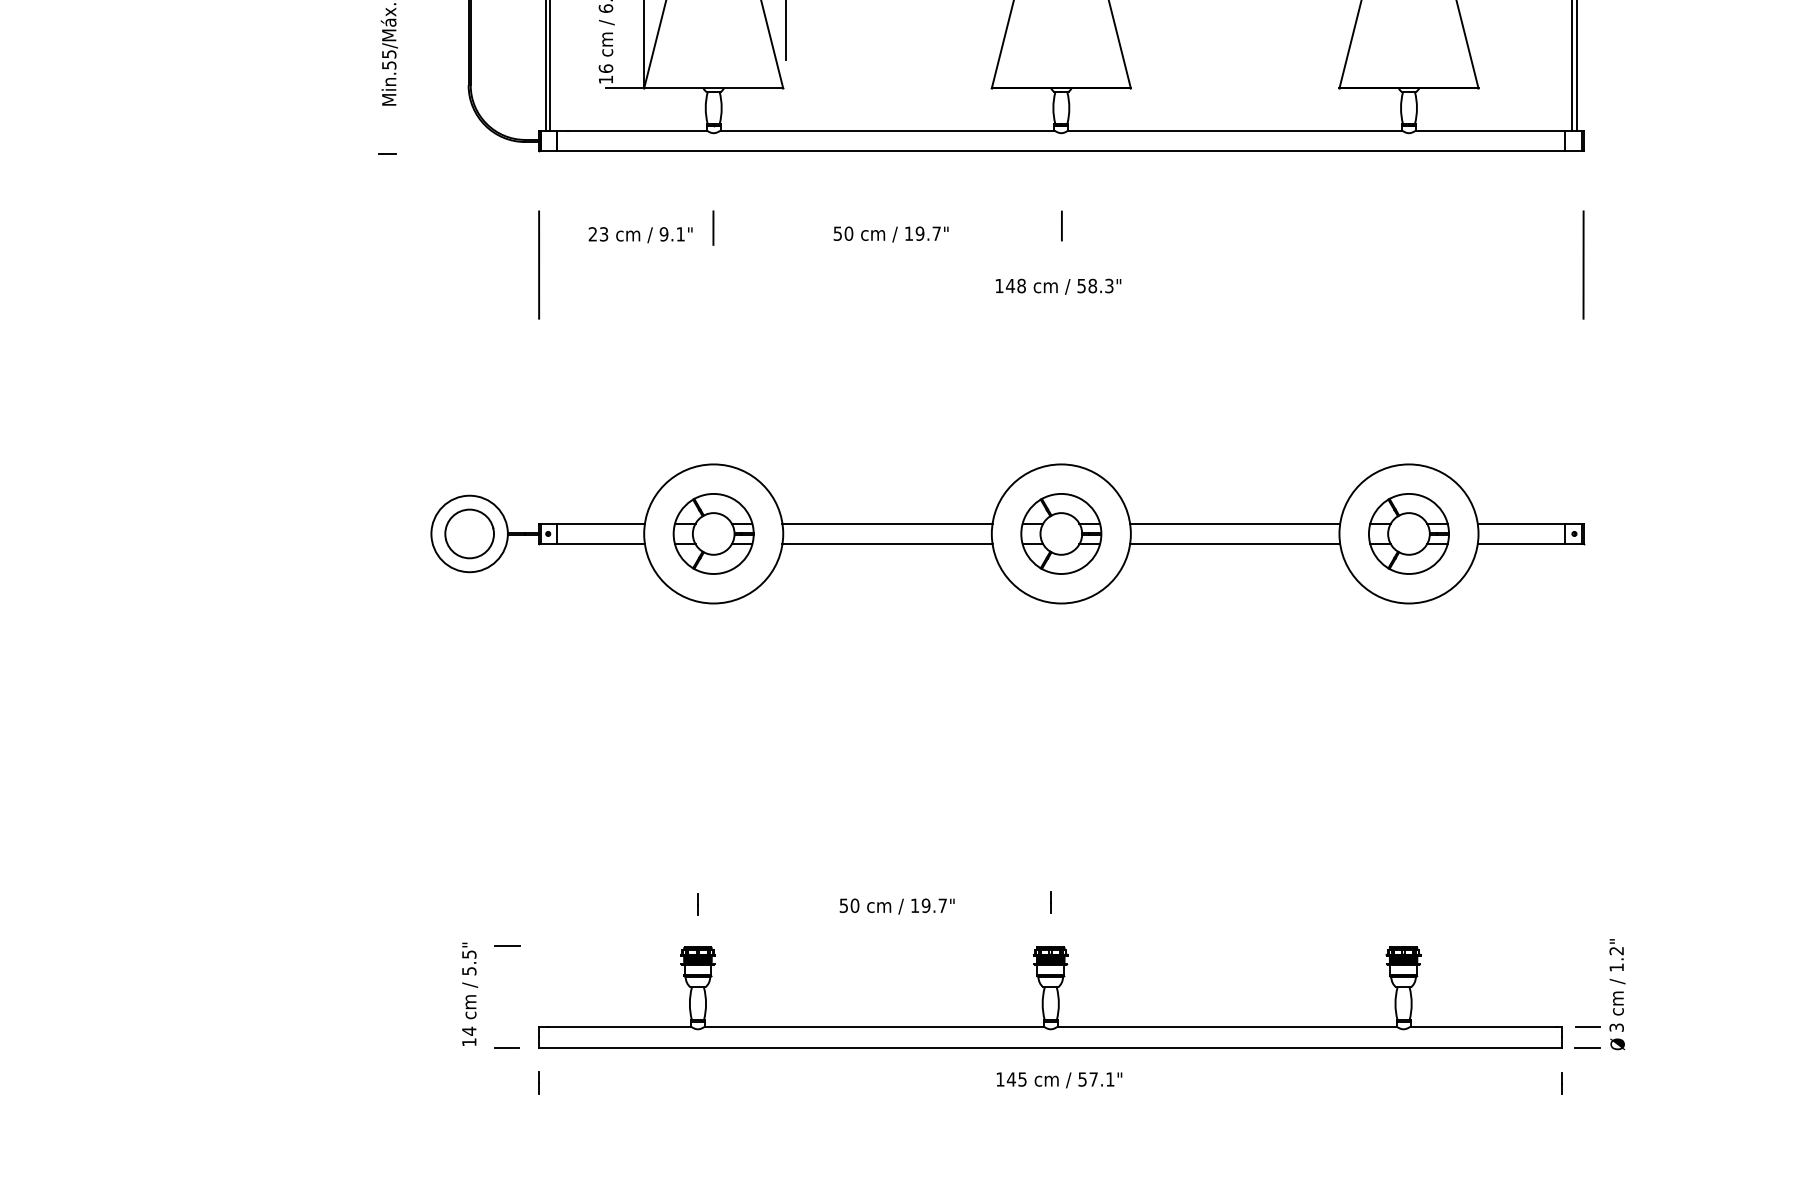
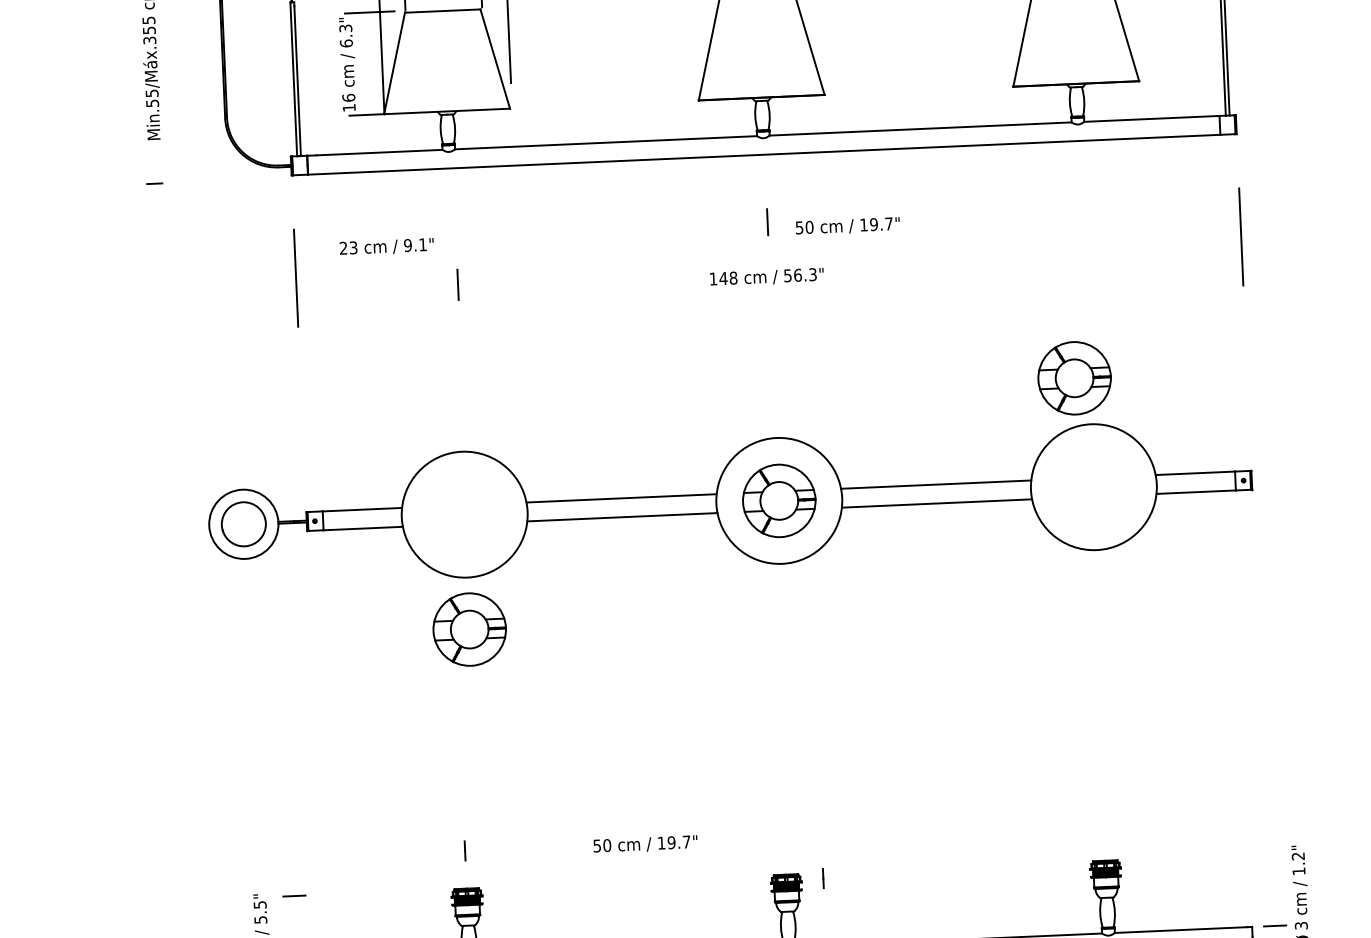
line: (713, 227) -> (458, 284), moved
text: (890, 234) -> (847, 226), moved
text: (1092, 285) -> (797, 274), 58.3" -> 56.3"
part: (713, 533) -> (469, 629), moved
part: (1408, 533) -> (1074, 377), moved
line: (1050, 902) -> (823, 878), moved

